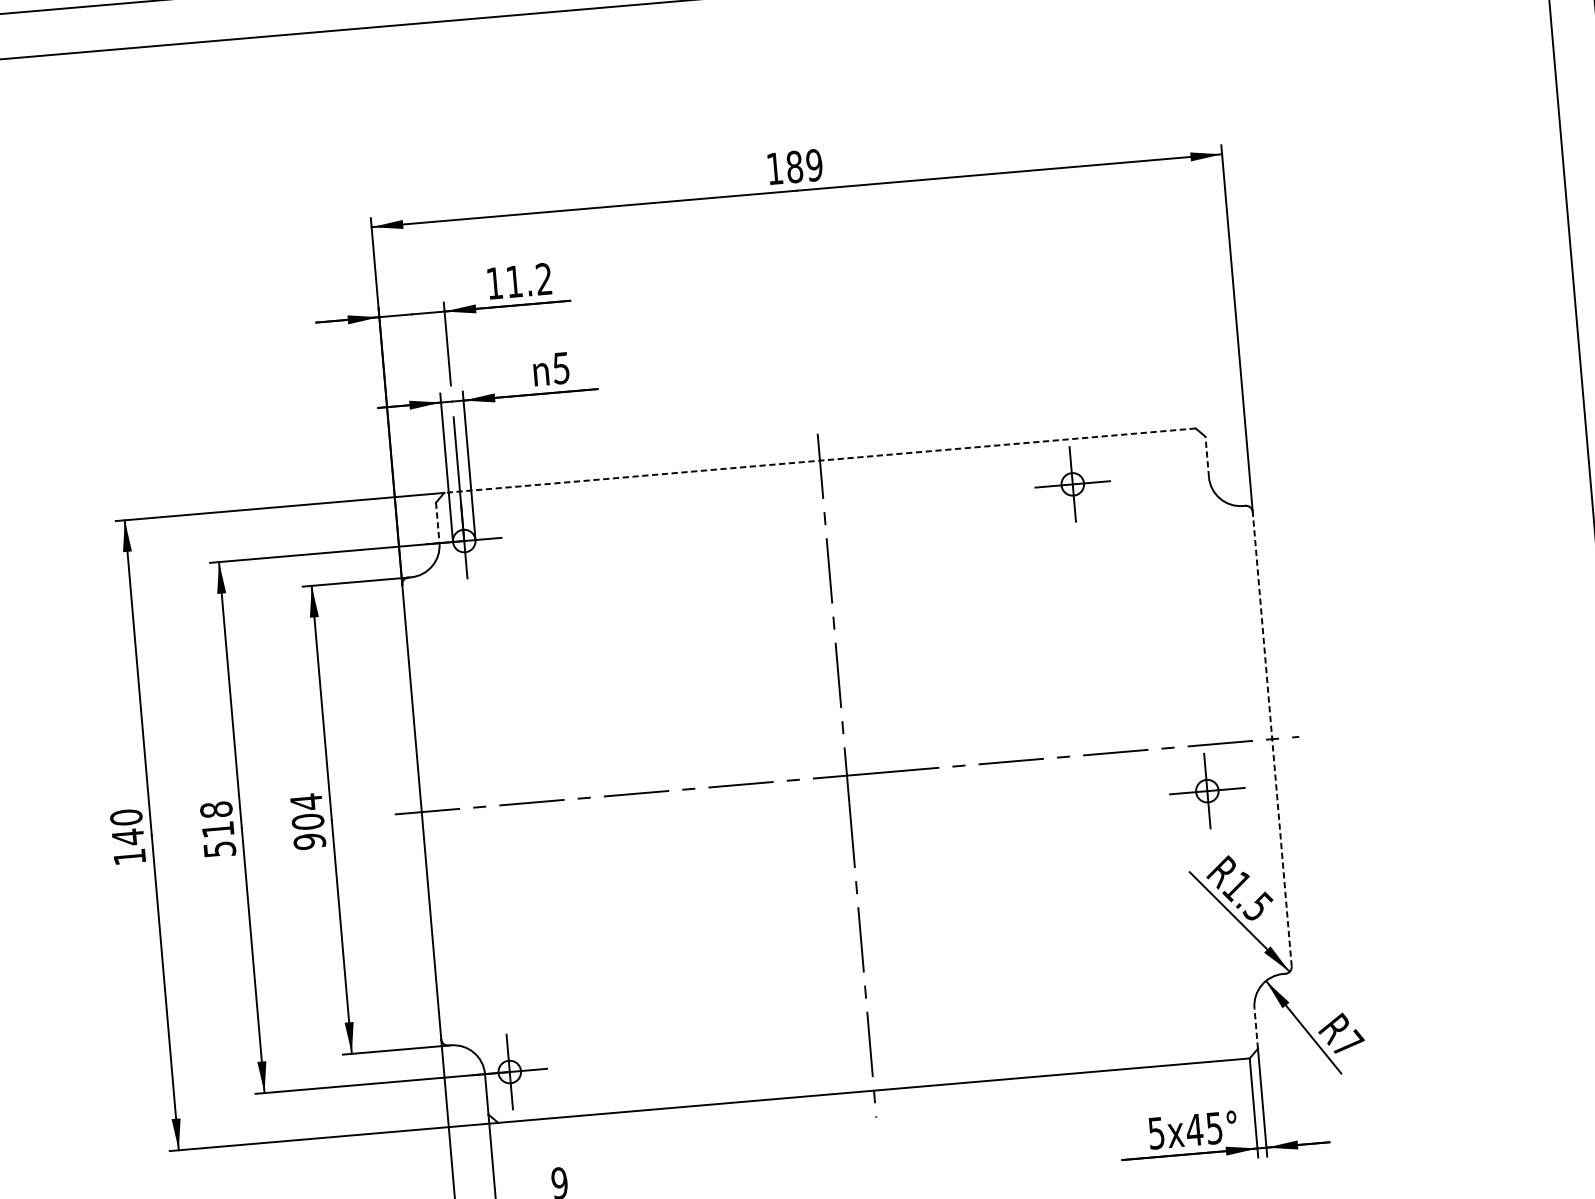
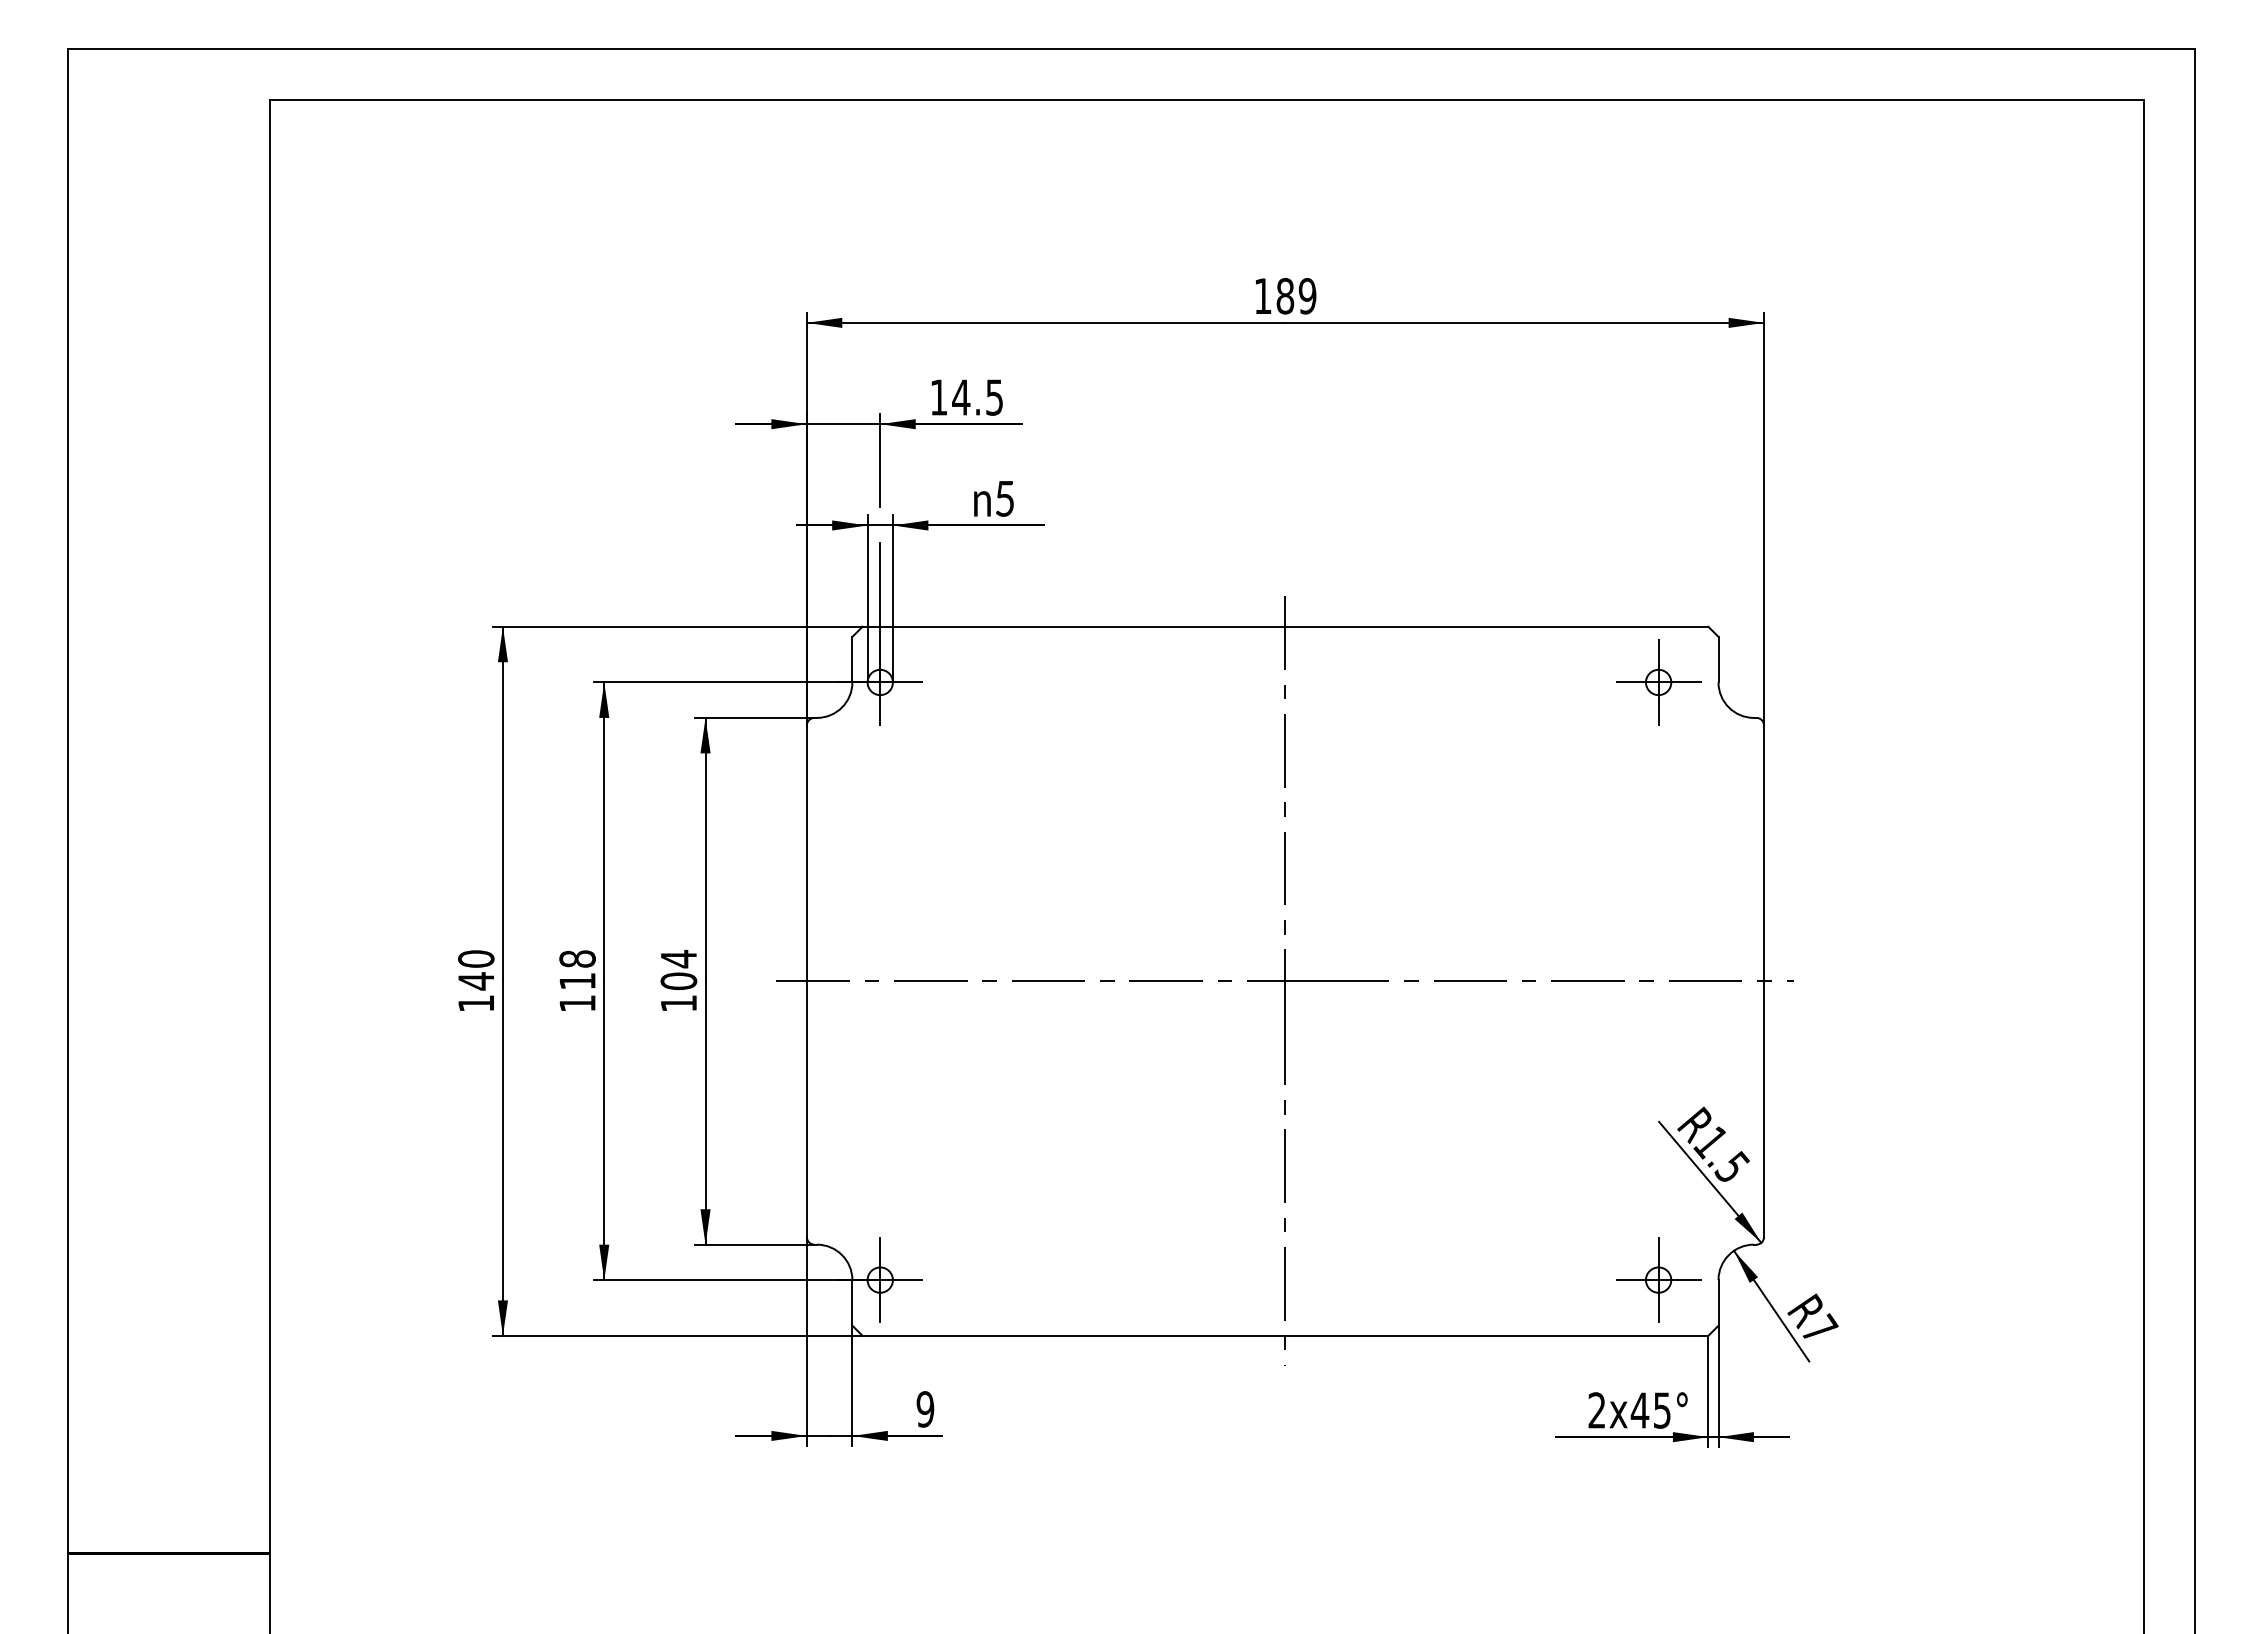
text: (528, 280) -> (977, 397), 11.2 -> 14.5
line: (1207, 456) -> (1718, 659), dashed -> solid
line: (820, 460) -> (1285, 626), dashed -> solid
part: (1072, 484) -> (1658, 682), moved
line: (437, 522) -> (852, 659), dashed -> solid
line: (1272, 739) -> (1764, 981), dashed -> solid
part: (1207, 790) -> (1658, 1279), moved
text: (309, 841) -> (678, 1003), 904 -> 104
text: (219, 849) -> (577, 1003), 518 -> 118
line: (1256, 1028) -> (1718, 1302), dashed -> solid
text: (1156, 1133) -> (1596, 1410), 5x45° -> 2x45°

